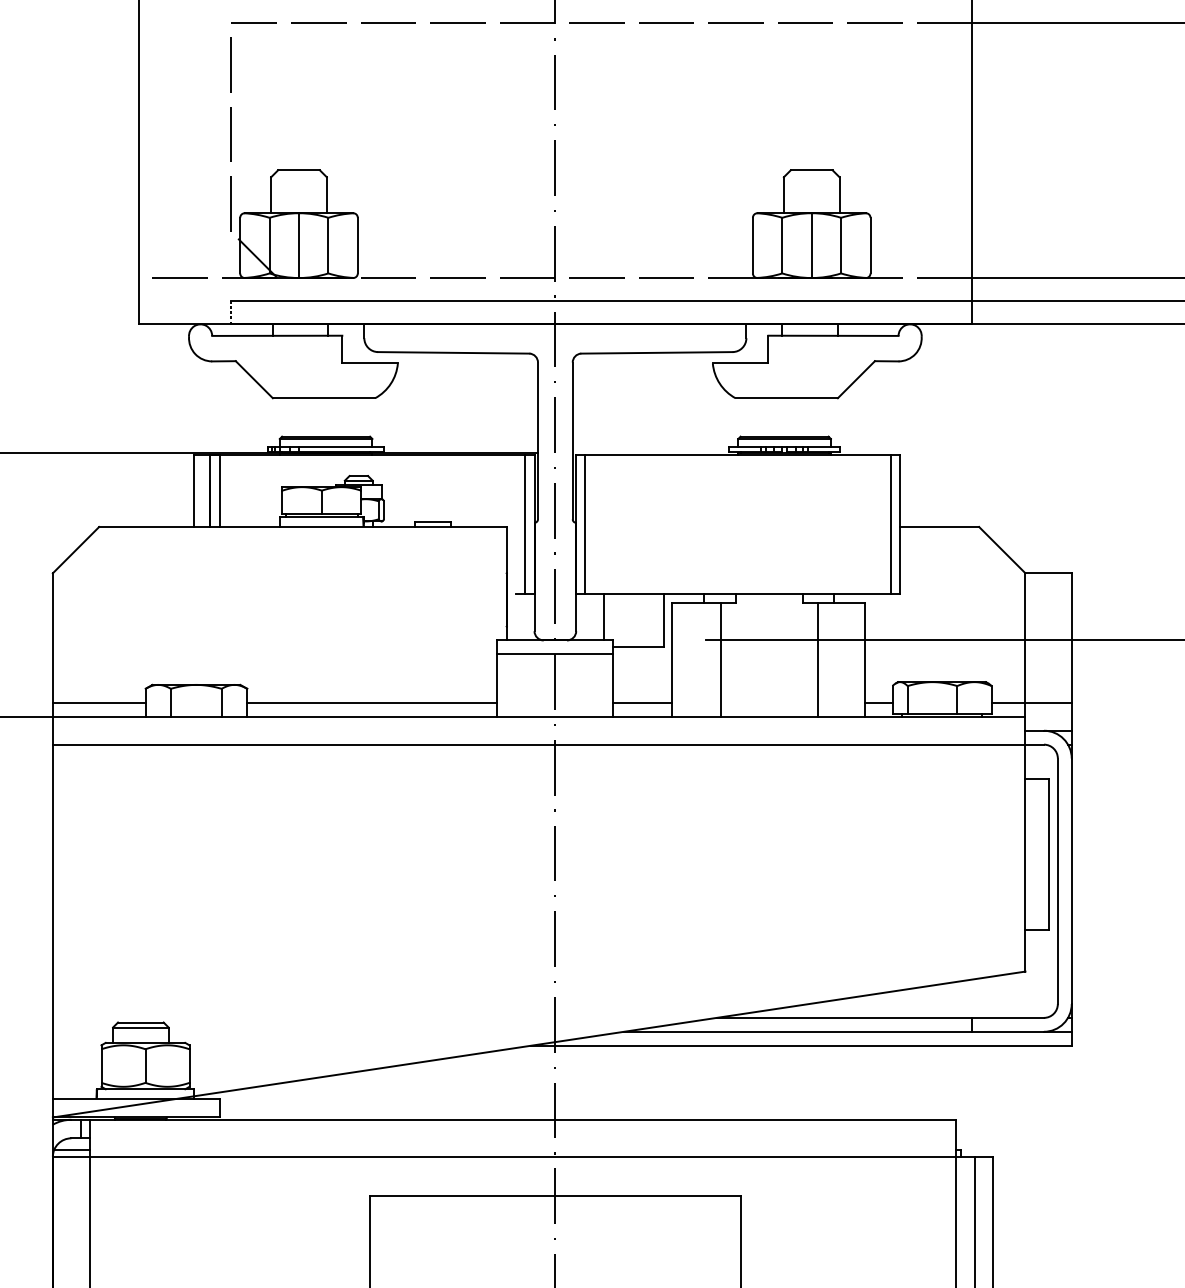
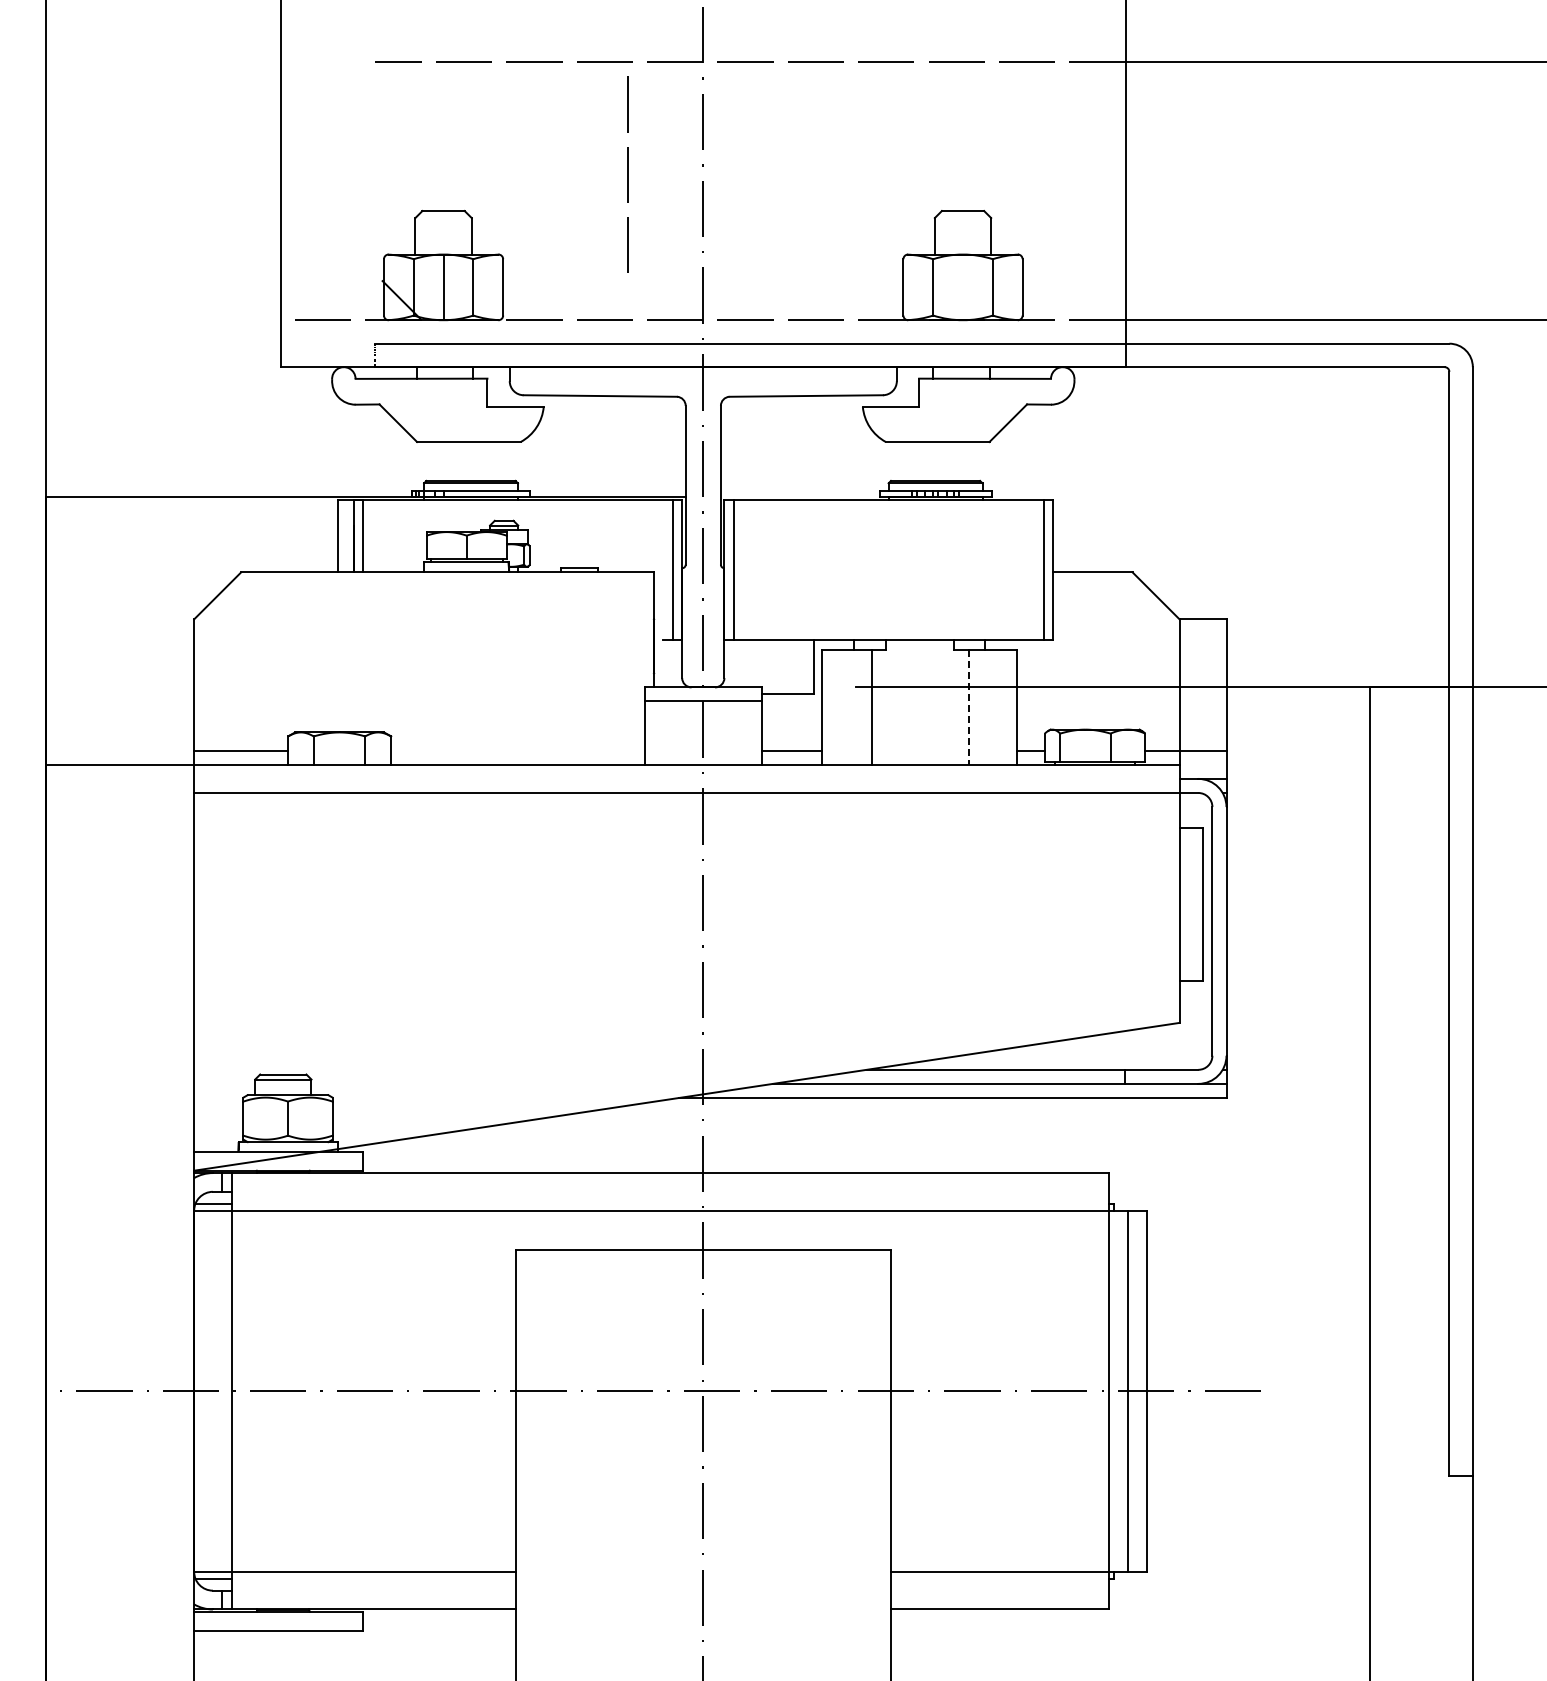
line: (230, 134) -> (627, 174), moved
line: (812, 245) -> (963, 287), removed
line: (603, 616) -> (752, 663), removed
line: (818, 660) -> (969, 707), solid -> dashed
line: (371, 702) -> (517, 750), removed

